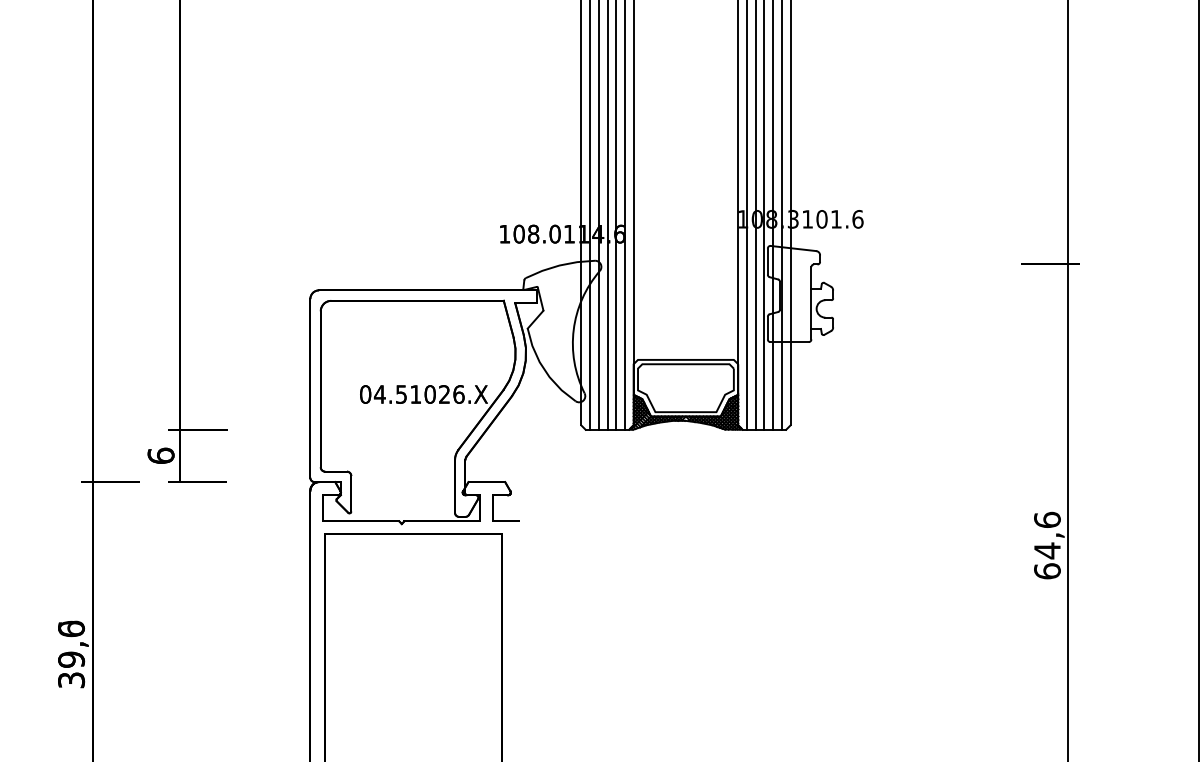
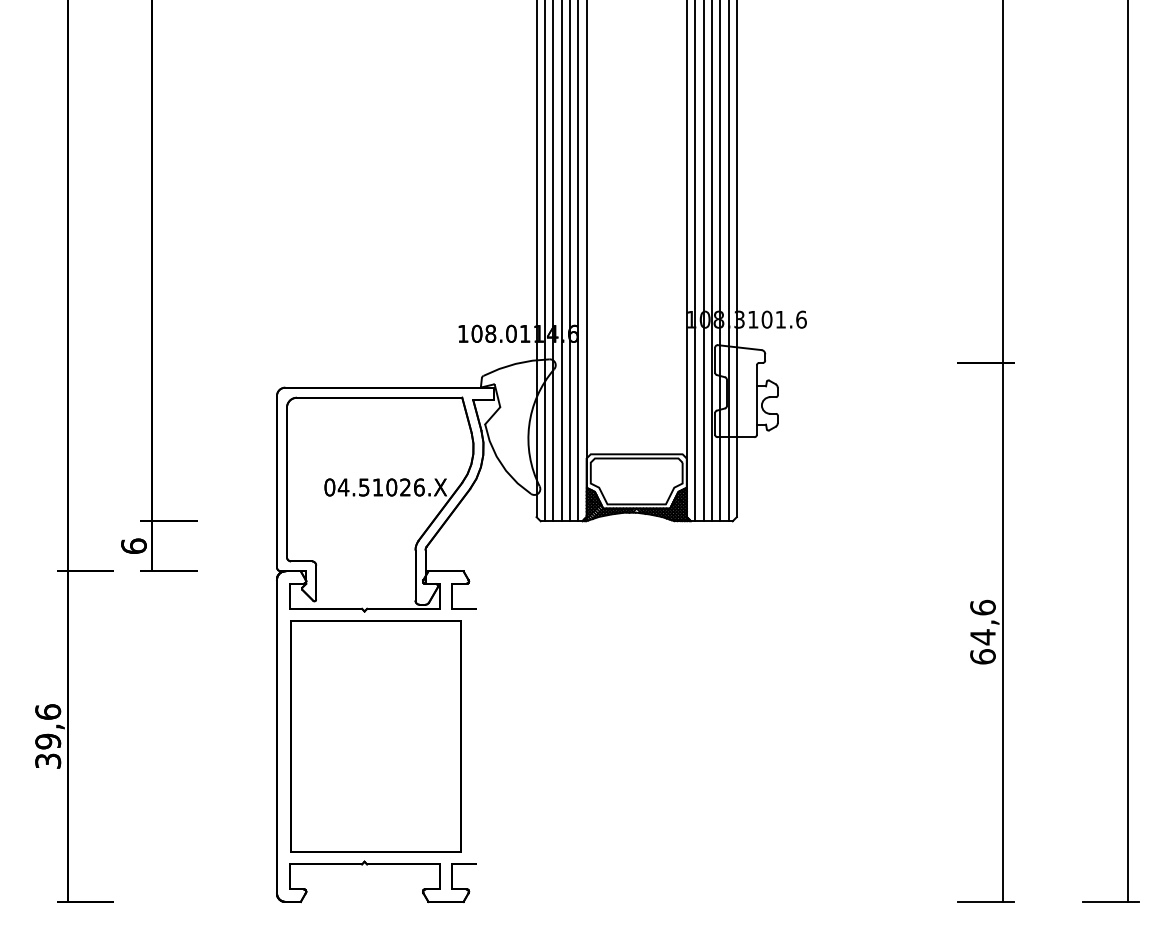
text: (70, 628) -> (47, 711), 39,0 -> 39,6

